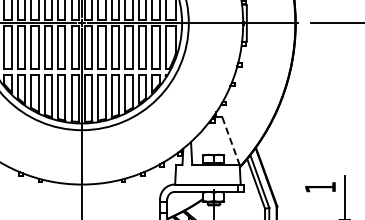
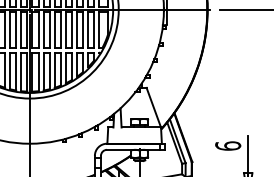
line: (231, 141) -> (154, 107), dashed -> solid
text: (320, 186) -> (228, 145), 1 -> 6

